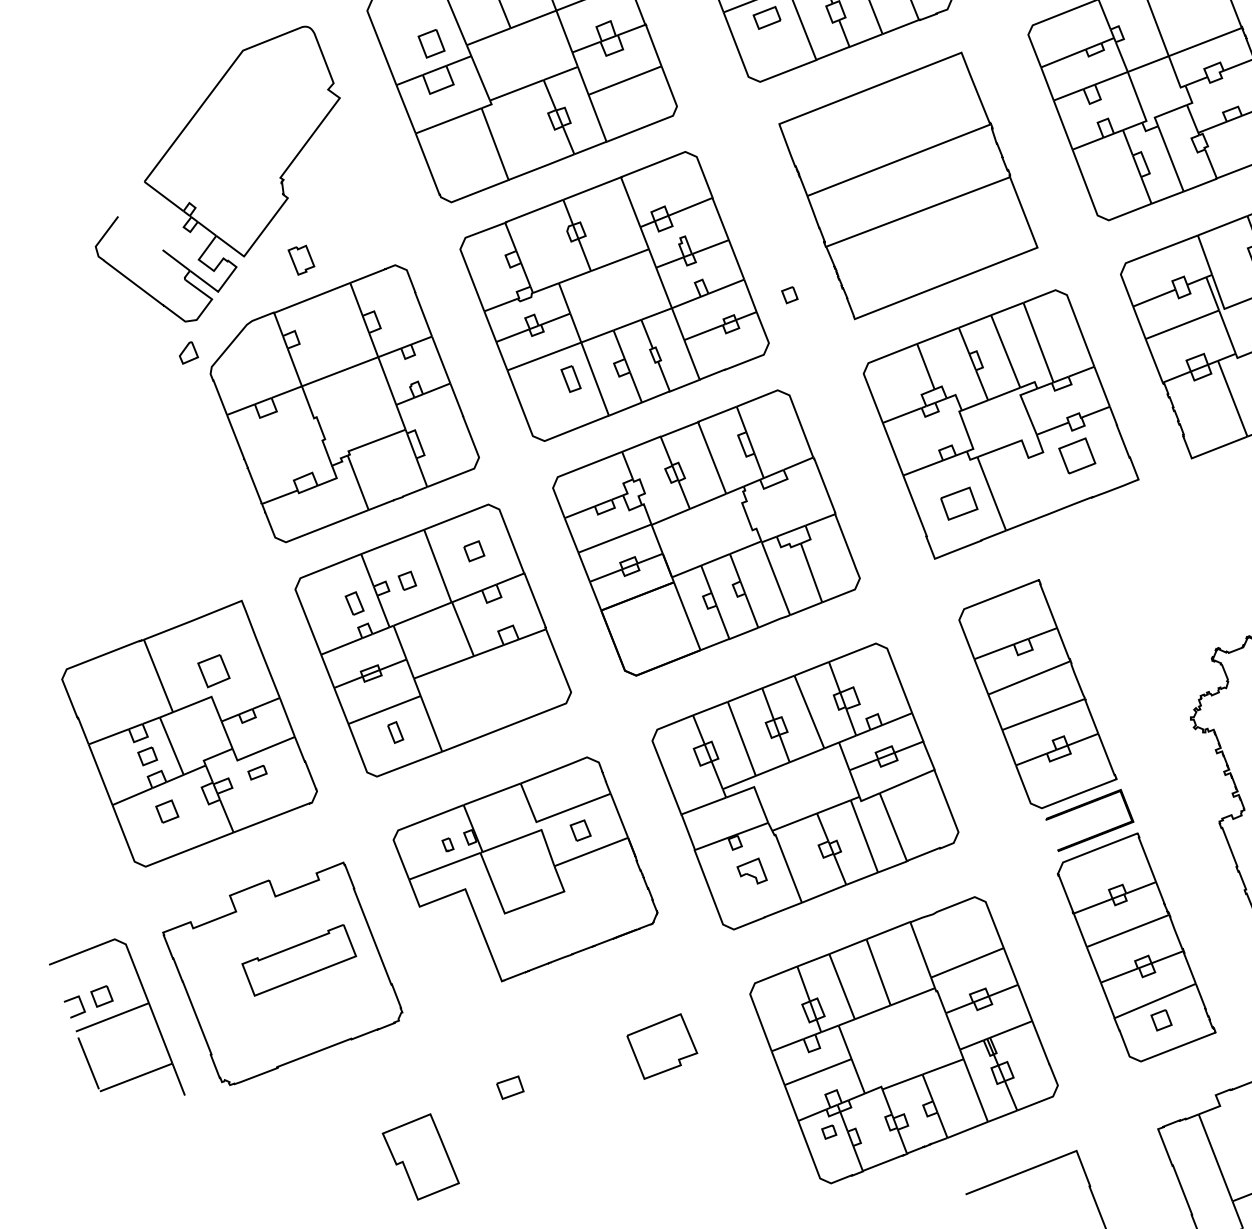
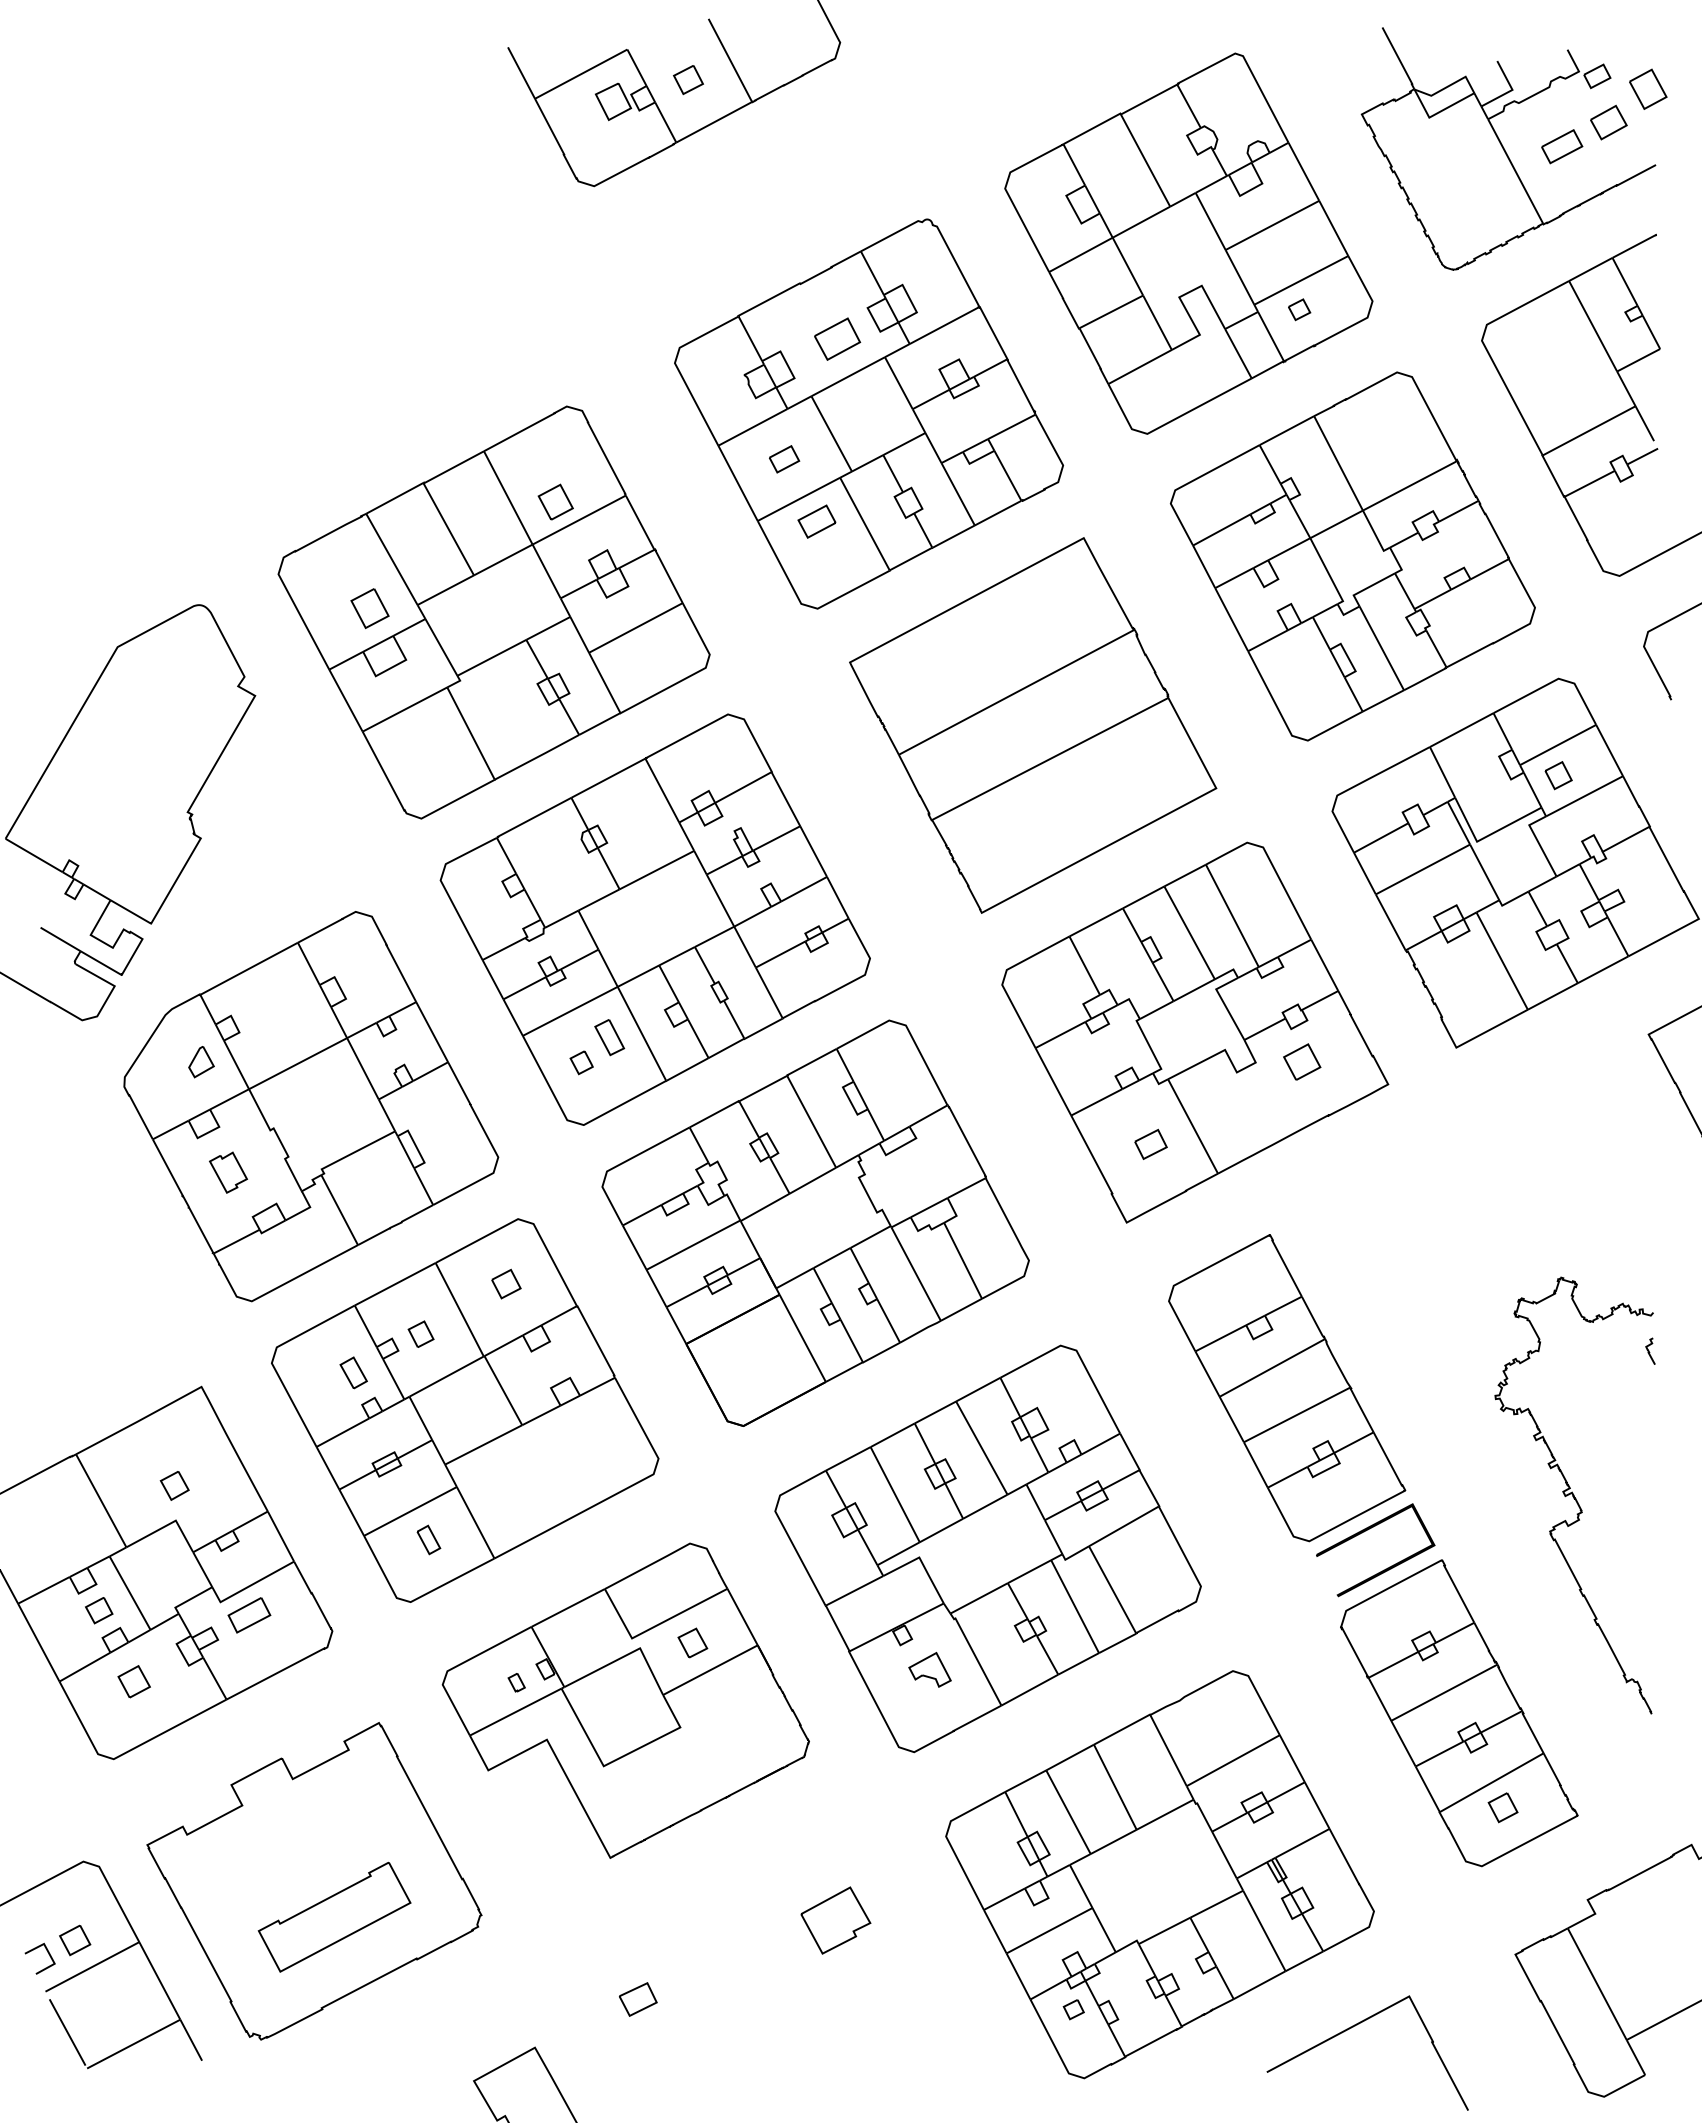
part: (301, 260) -> (228, 1172), moved
part: (789, 294) -> (581, 1062), moved
part: (189, 353) -> (201, 1062), moved
part: (1077, 455) -> (1302, 1061), size x0.71
part: (959, 502) -> (1150, 1143), size x0.62
part: (213, 670) -> (174, 1485), size x0.62
part: (257, 772) -> (249, 1615), size x1.67
part: (299, 959) -> (334, 1916), moved
part: (661, 1046) -> (835, 1920), size x0.71

